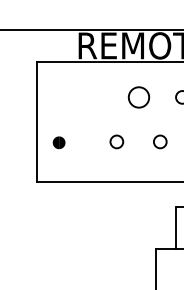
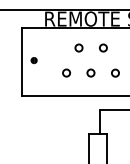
circle: (138, 96) -> (78, 47), size x0.62
part: (58, 142) -> (33, 60), moved

